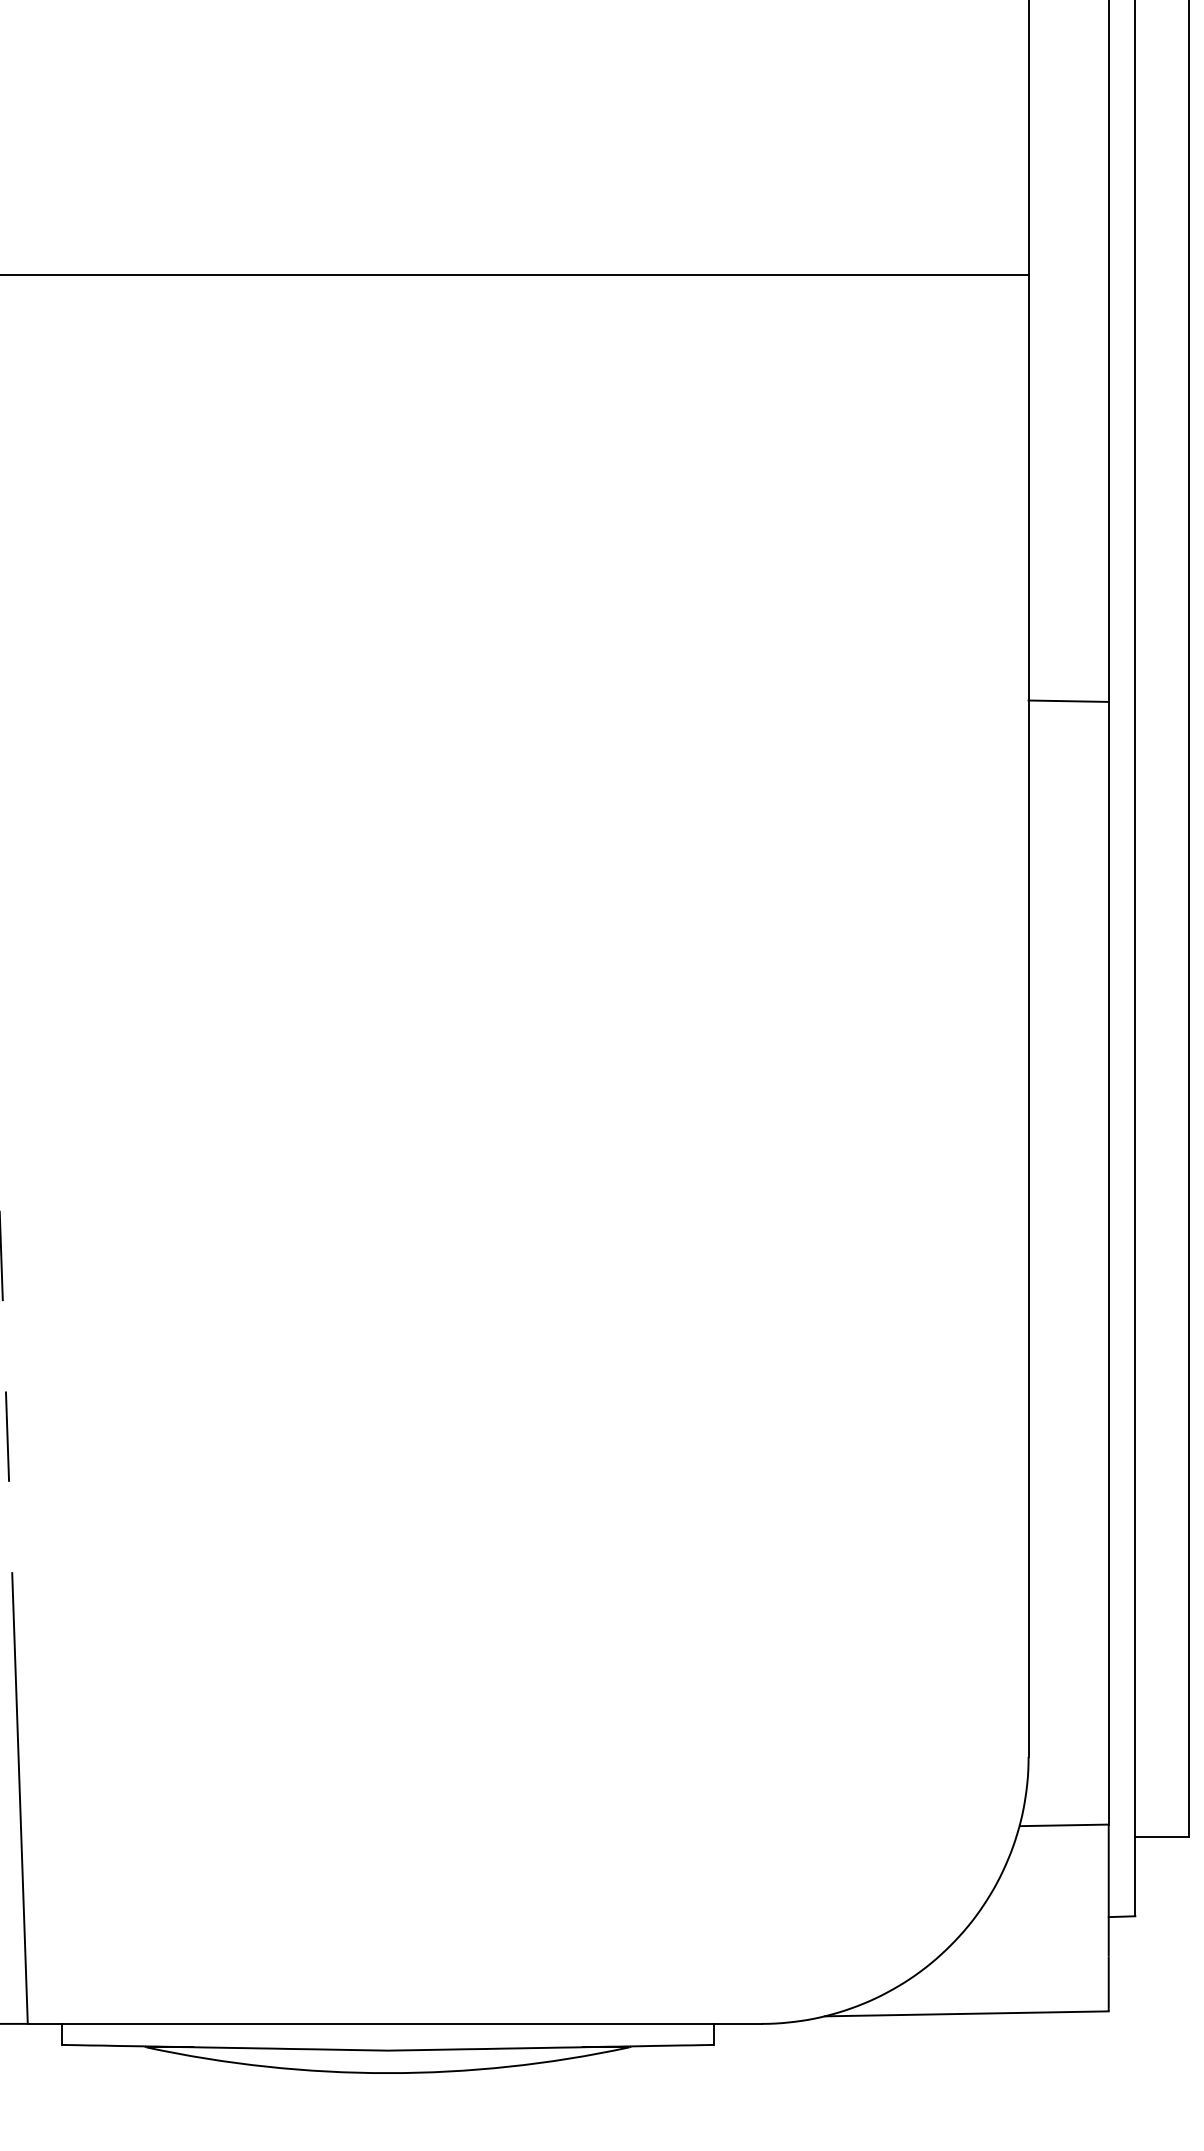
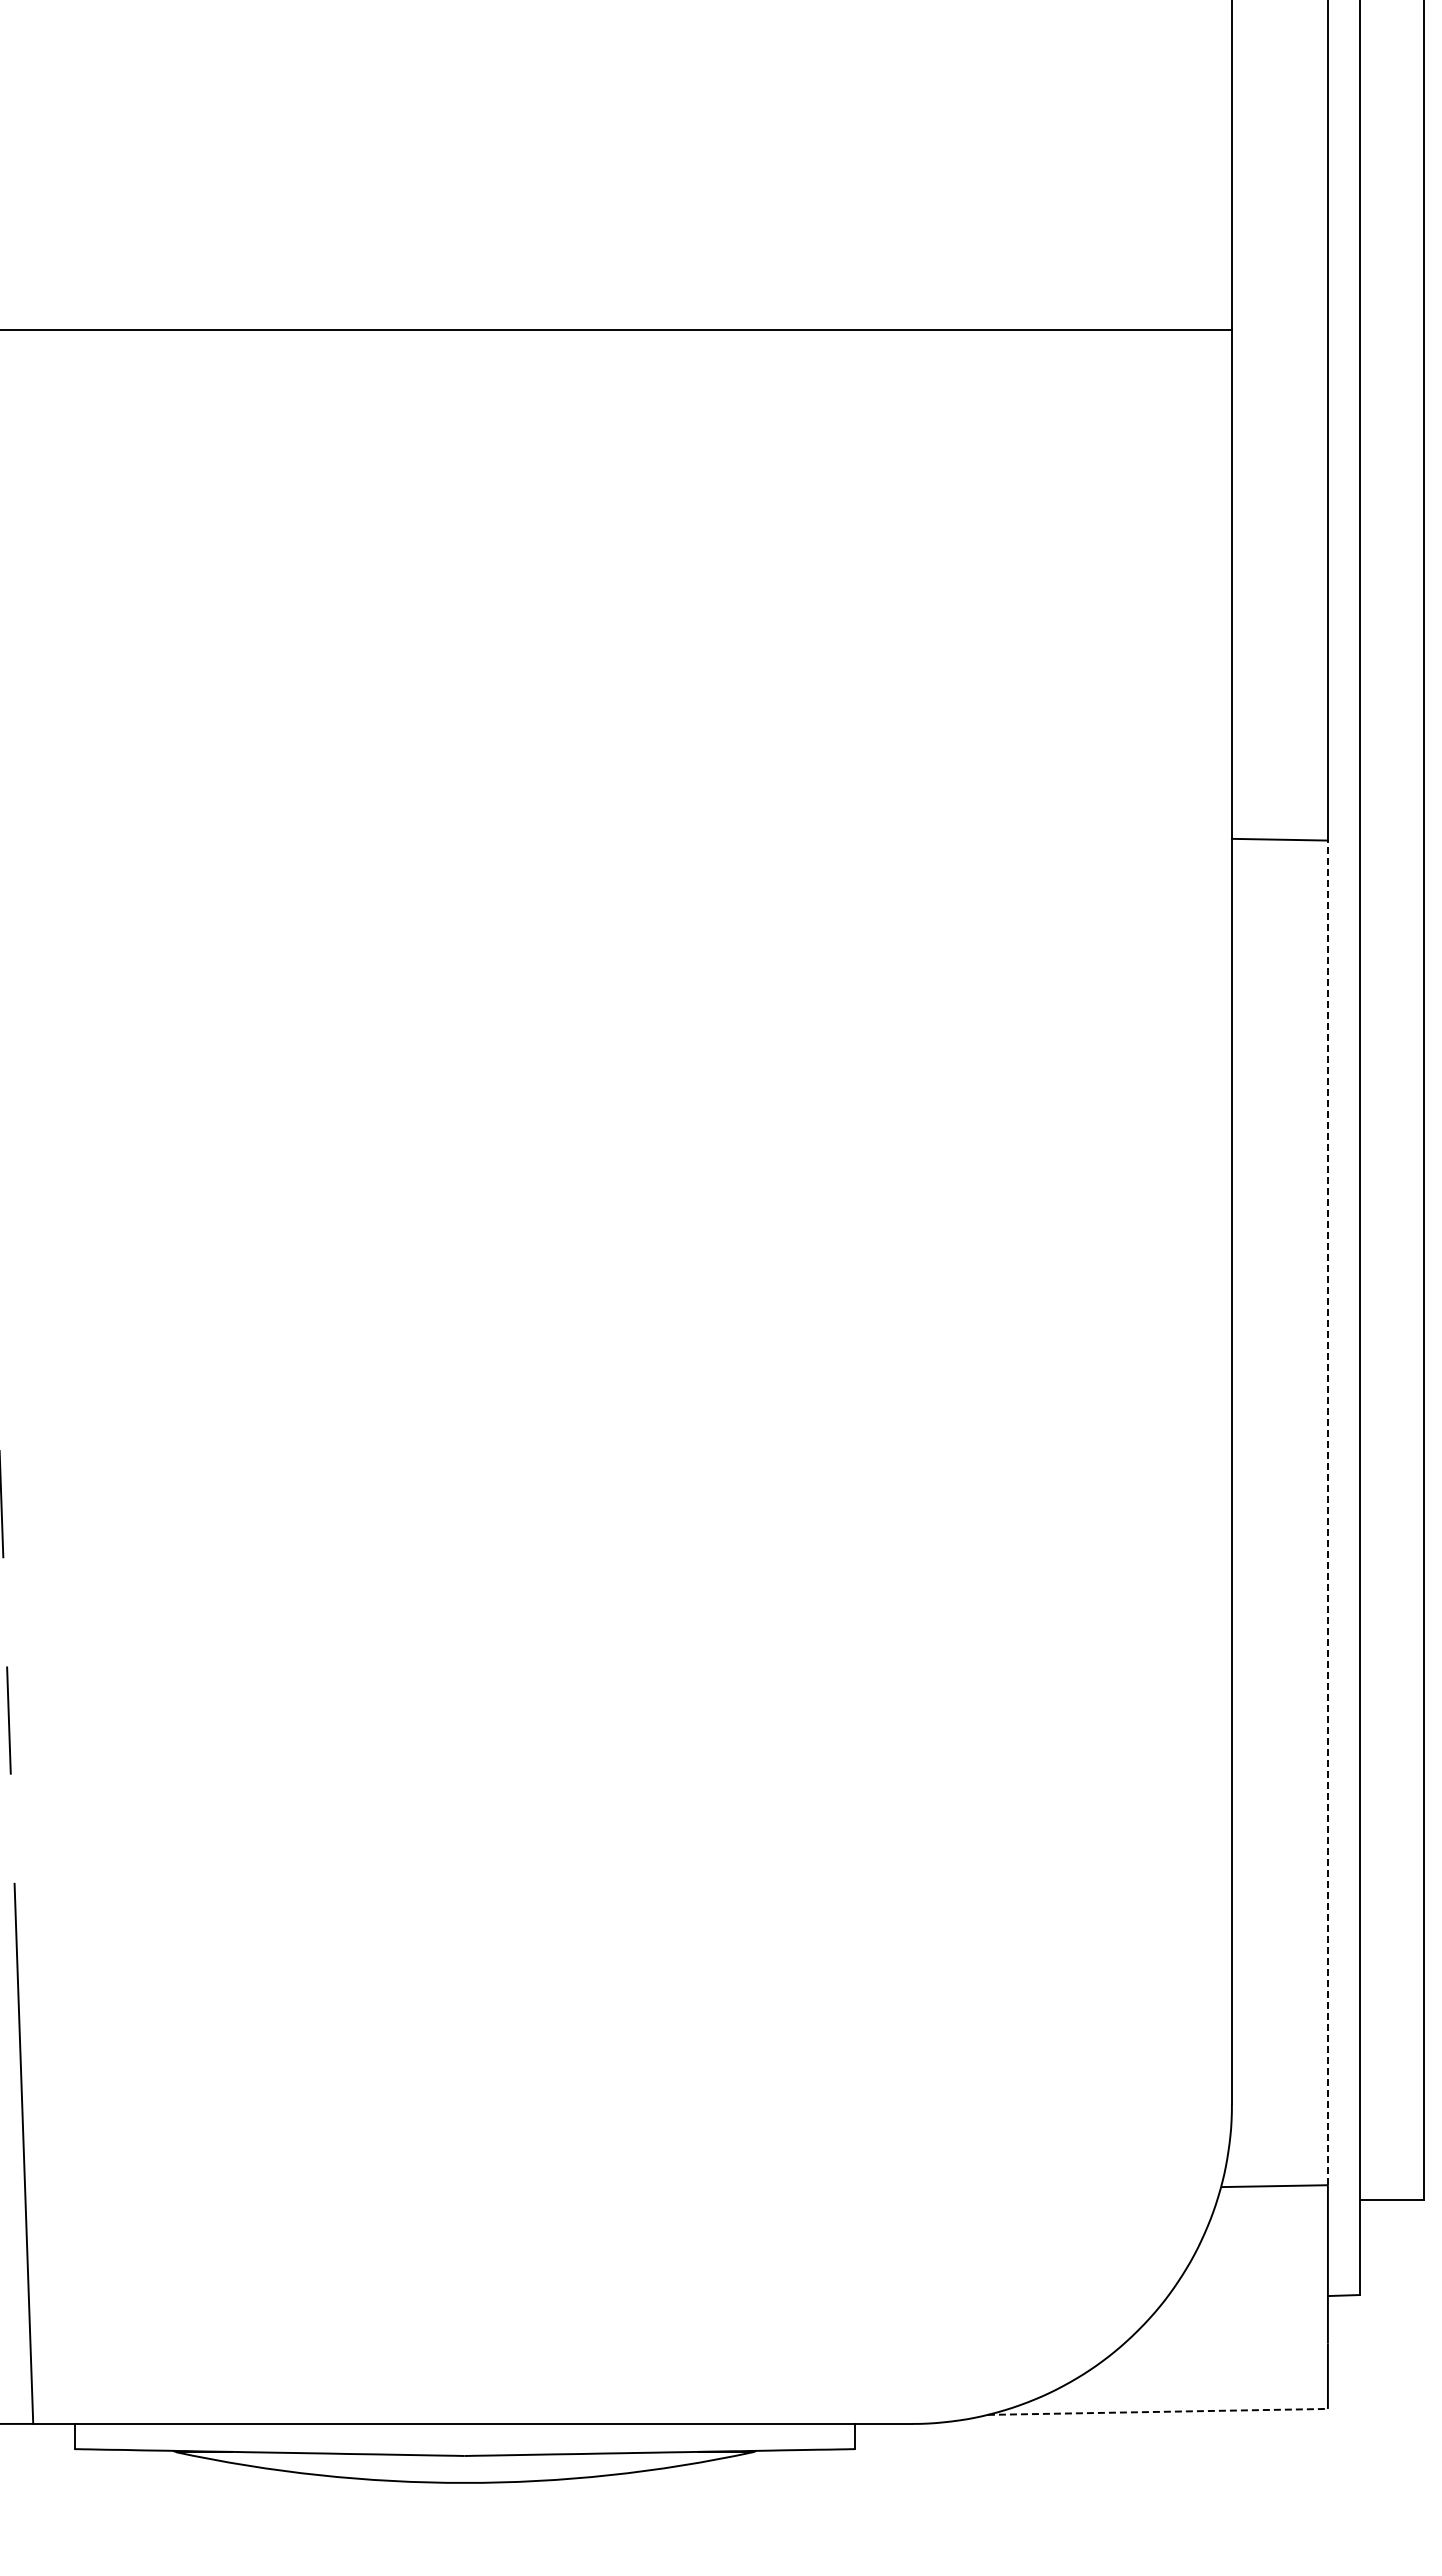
line: (1108, 1262) -> (1327, 1512), solid -> dashed
line: (967, 2013) -> (1158, 2411), solid -> dashed

